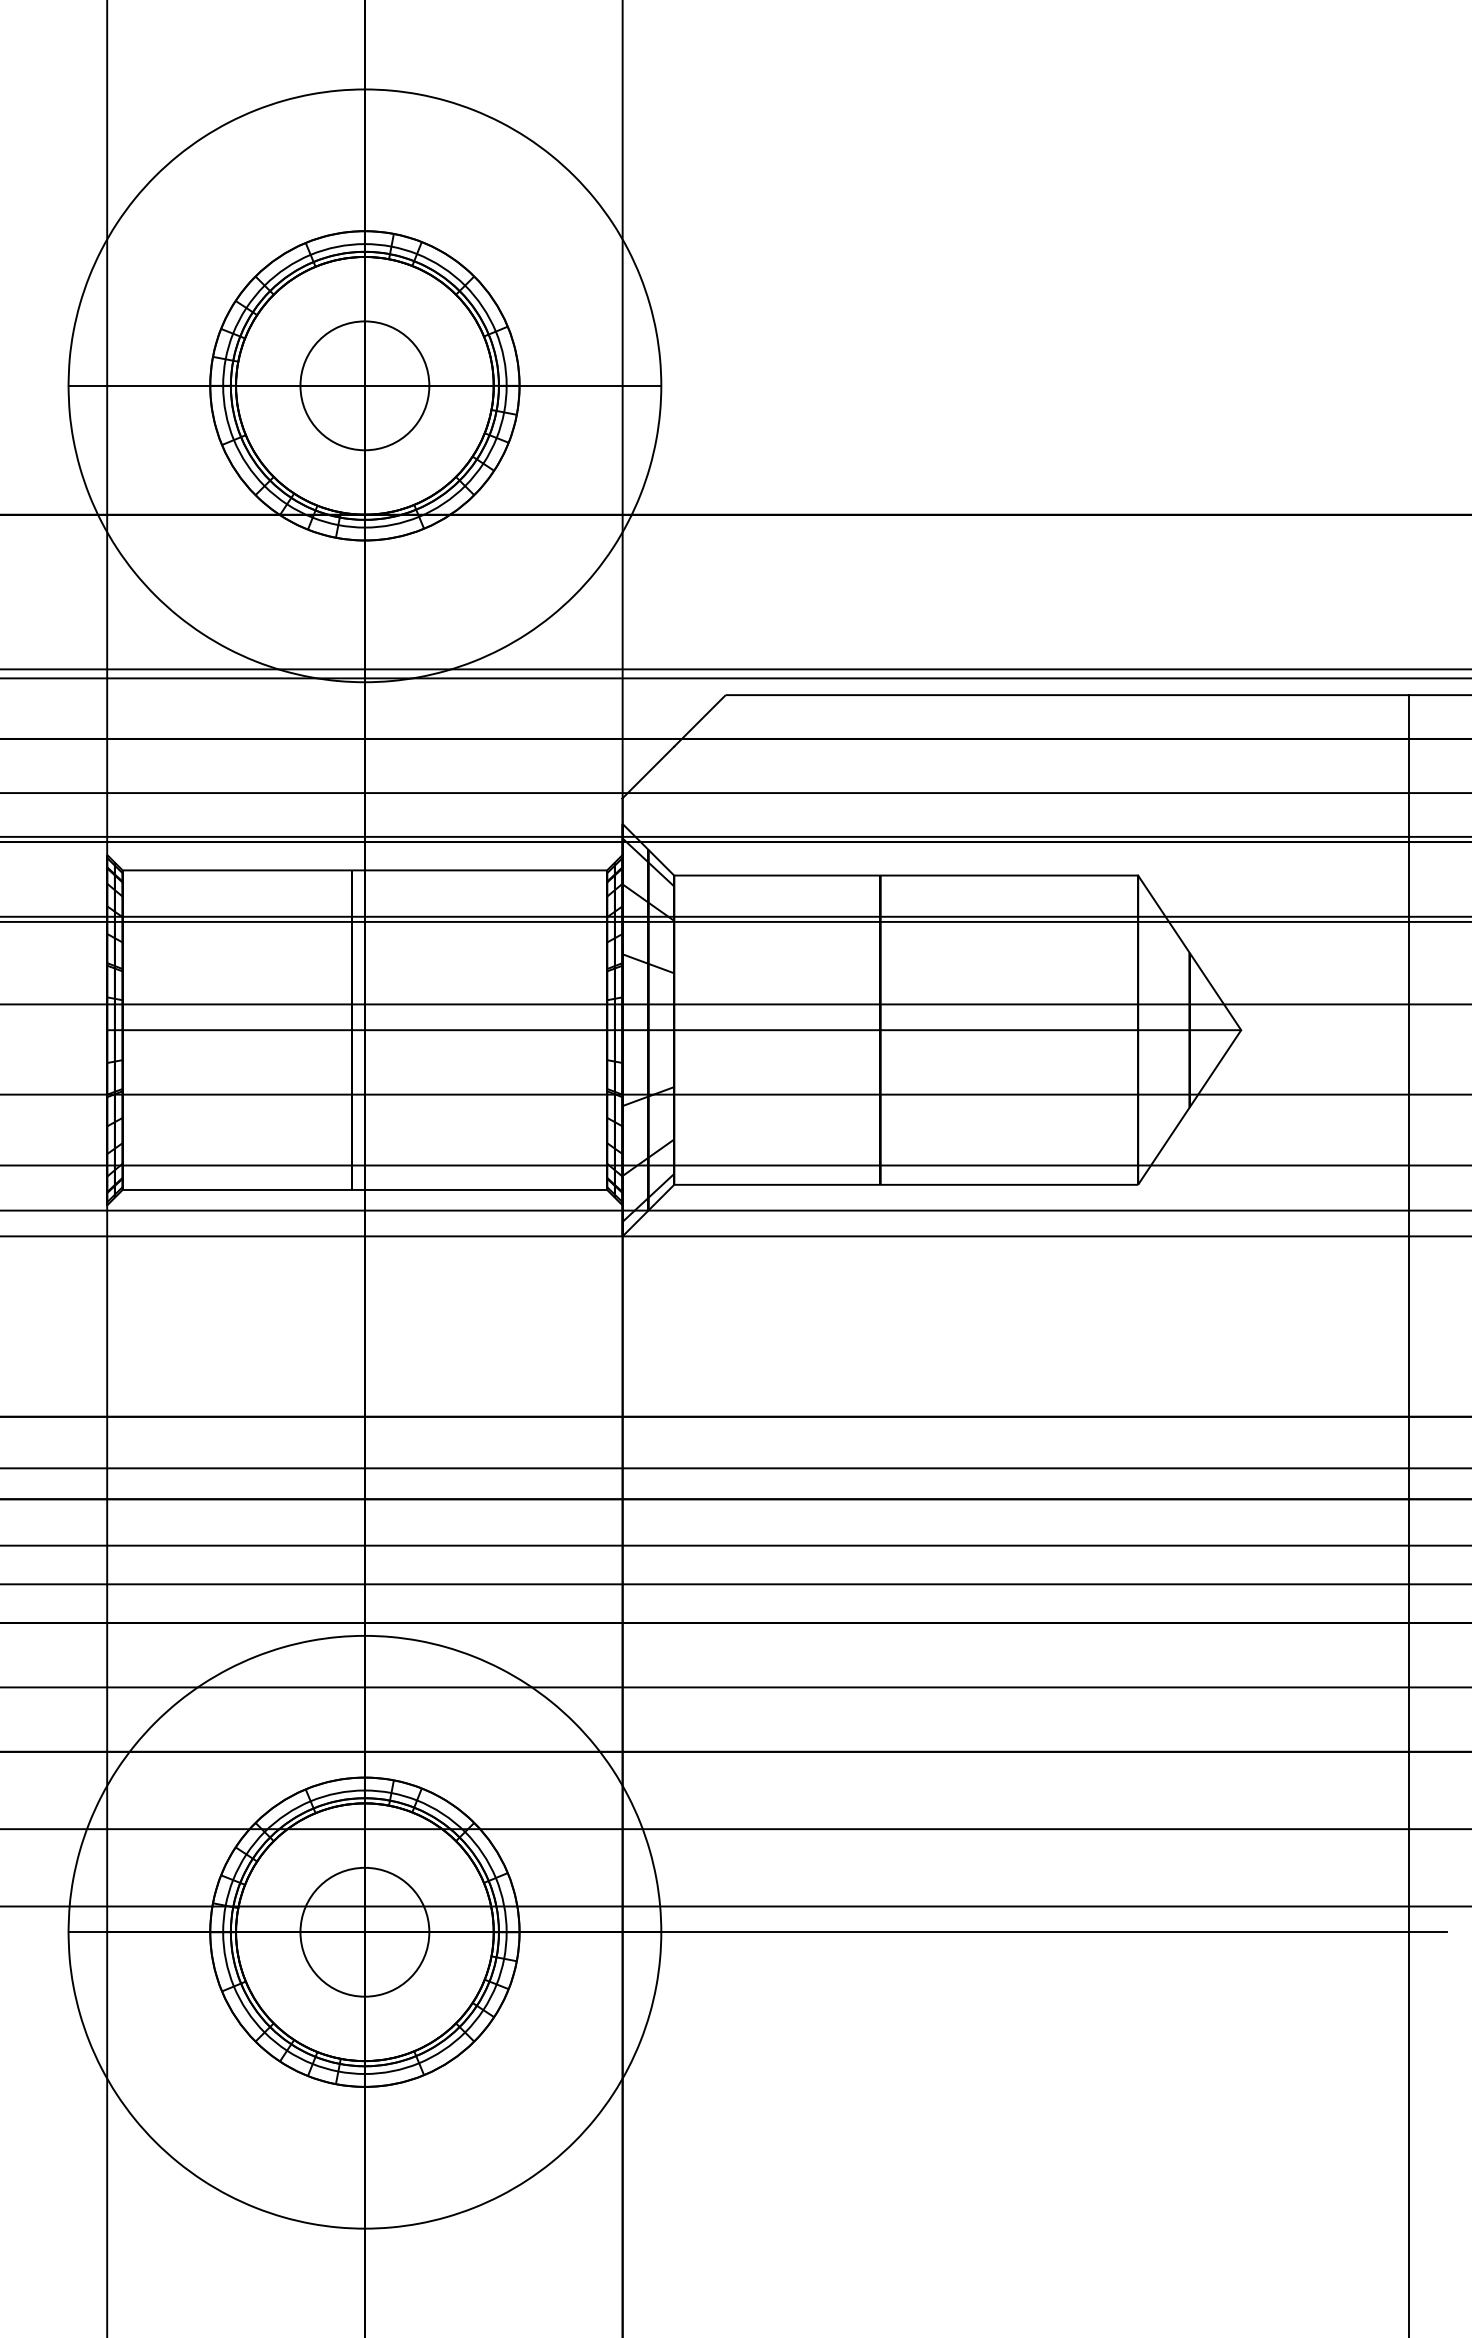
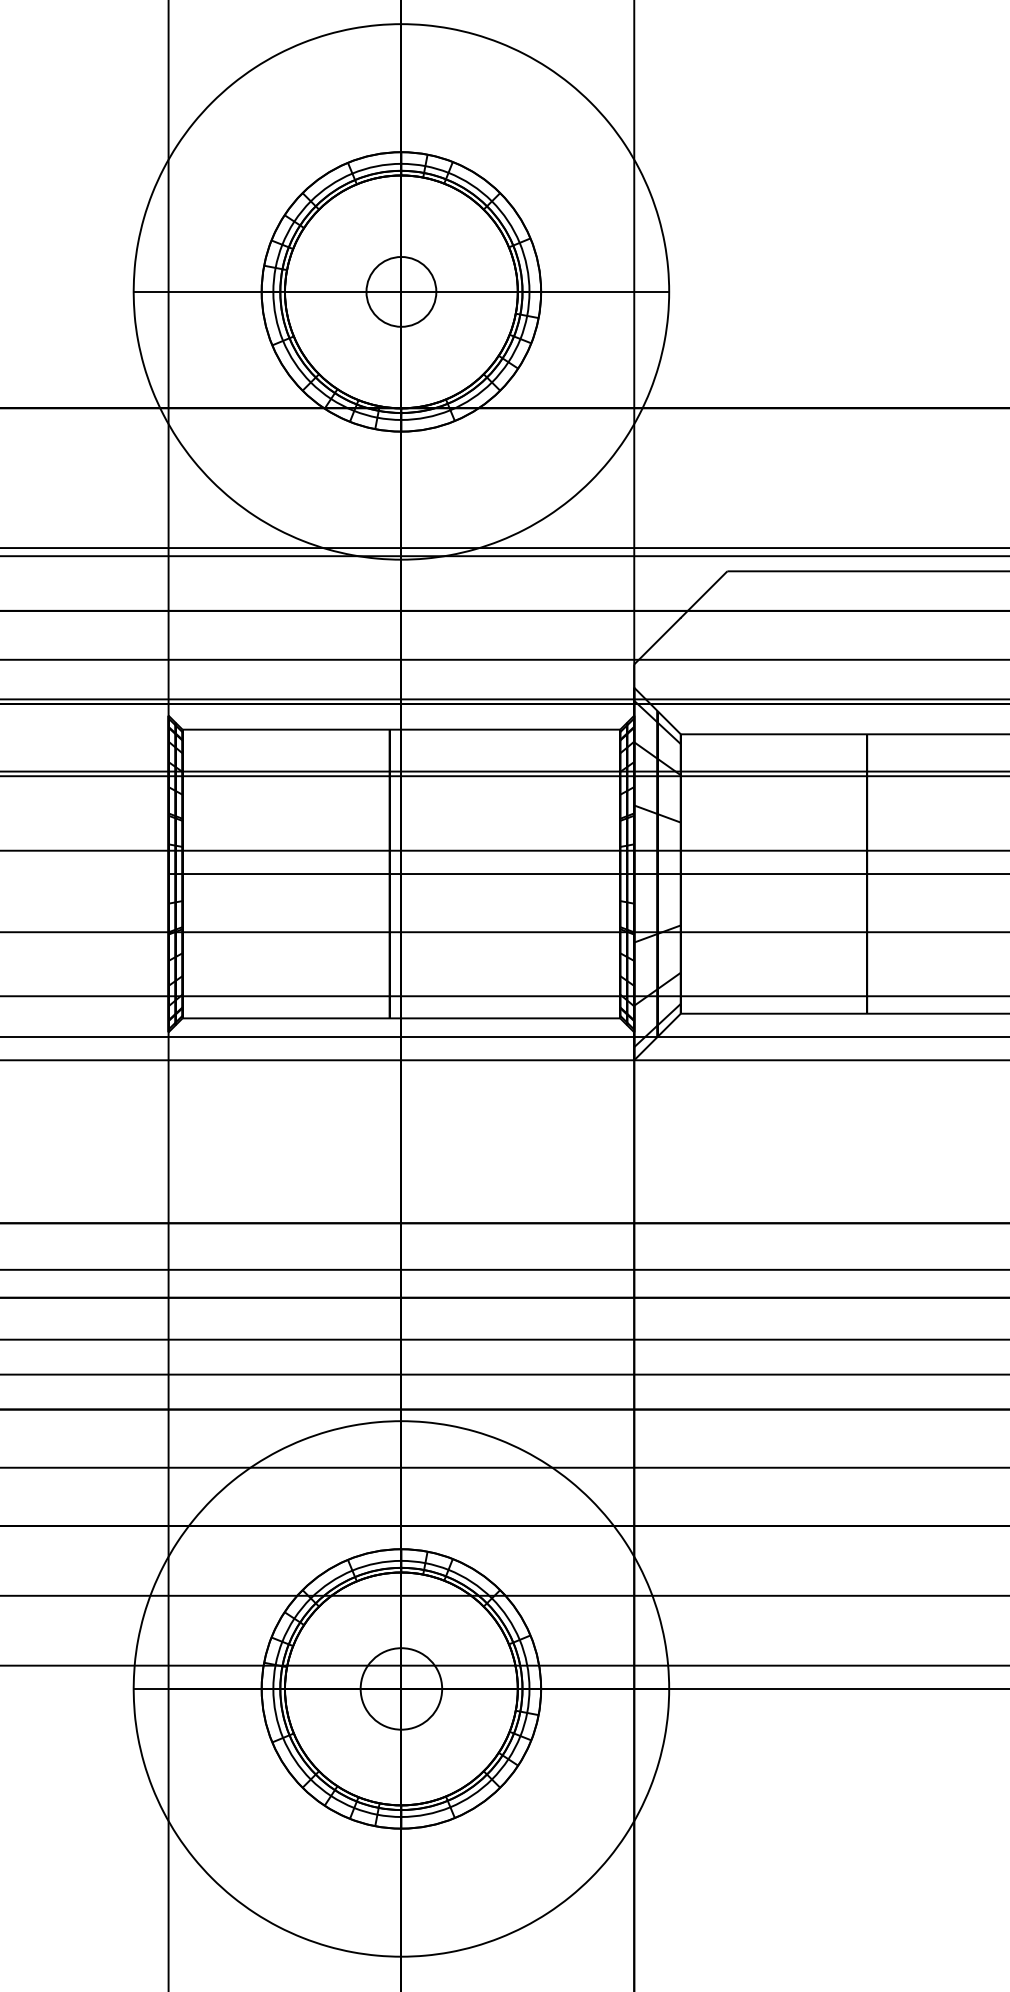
circle: (364, 385) -> (401, 291), size x0.6
circle: (364, 1931) -> (401, 1688), size x0.7

